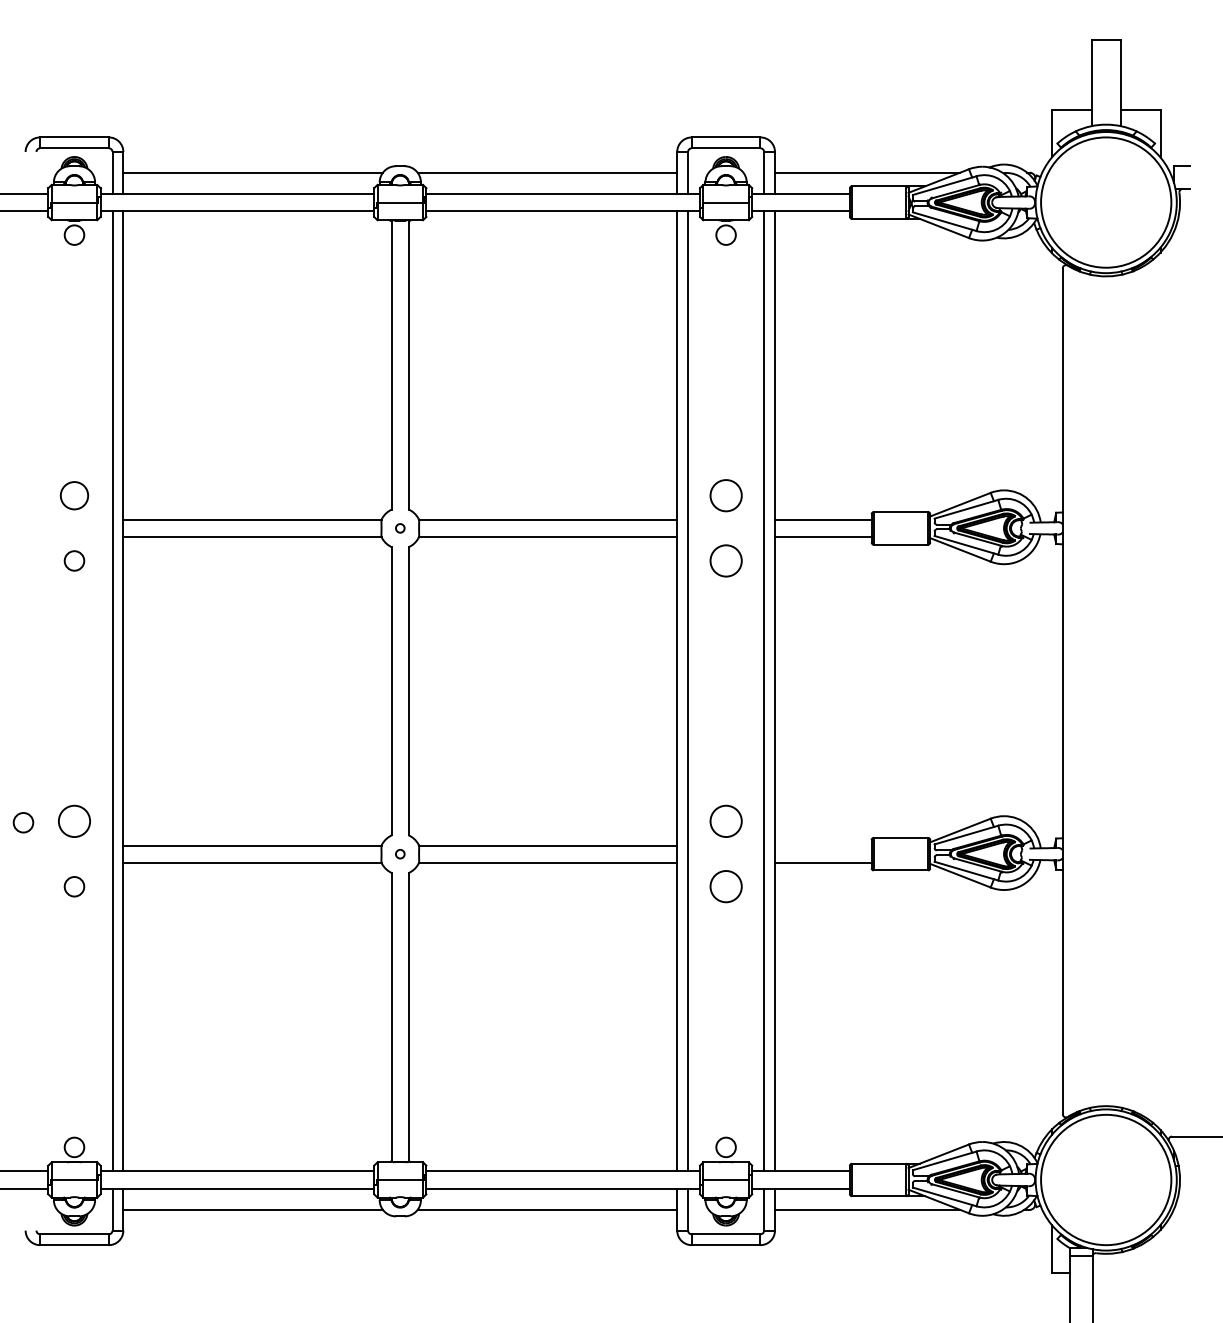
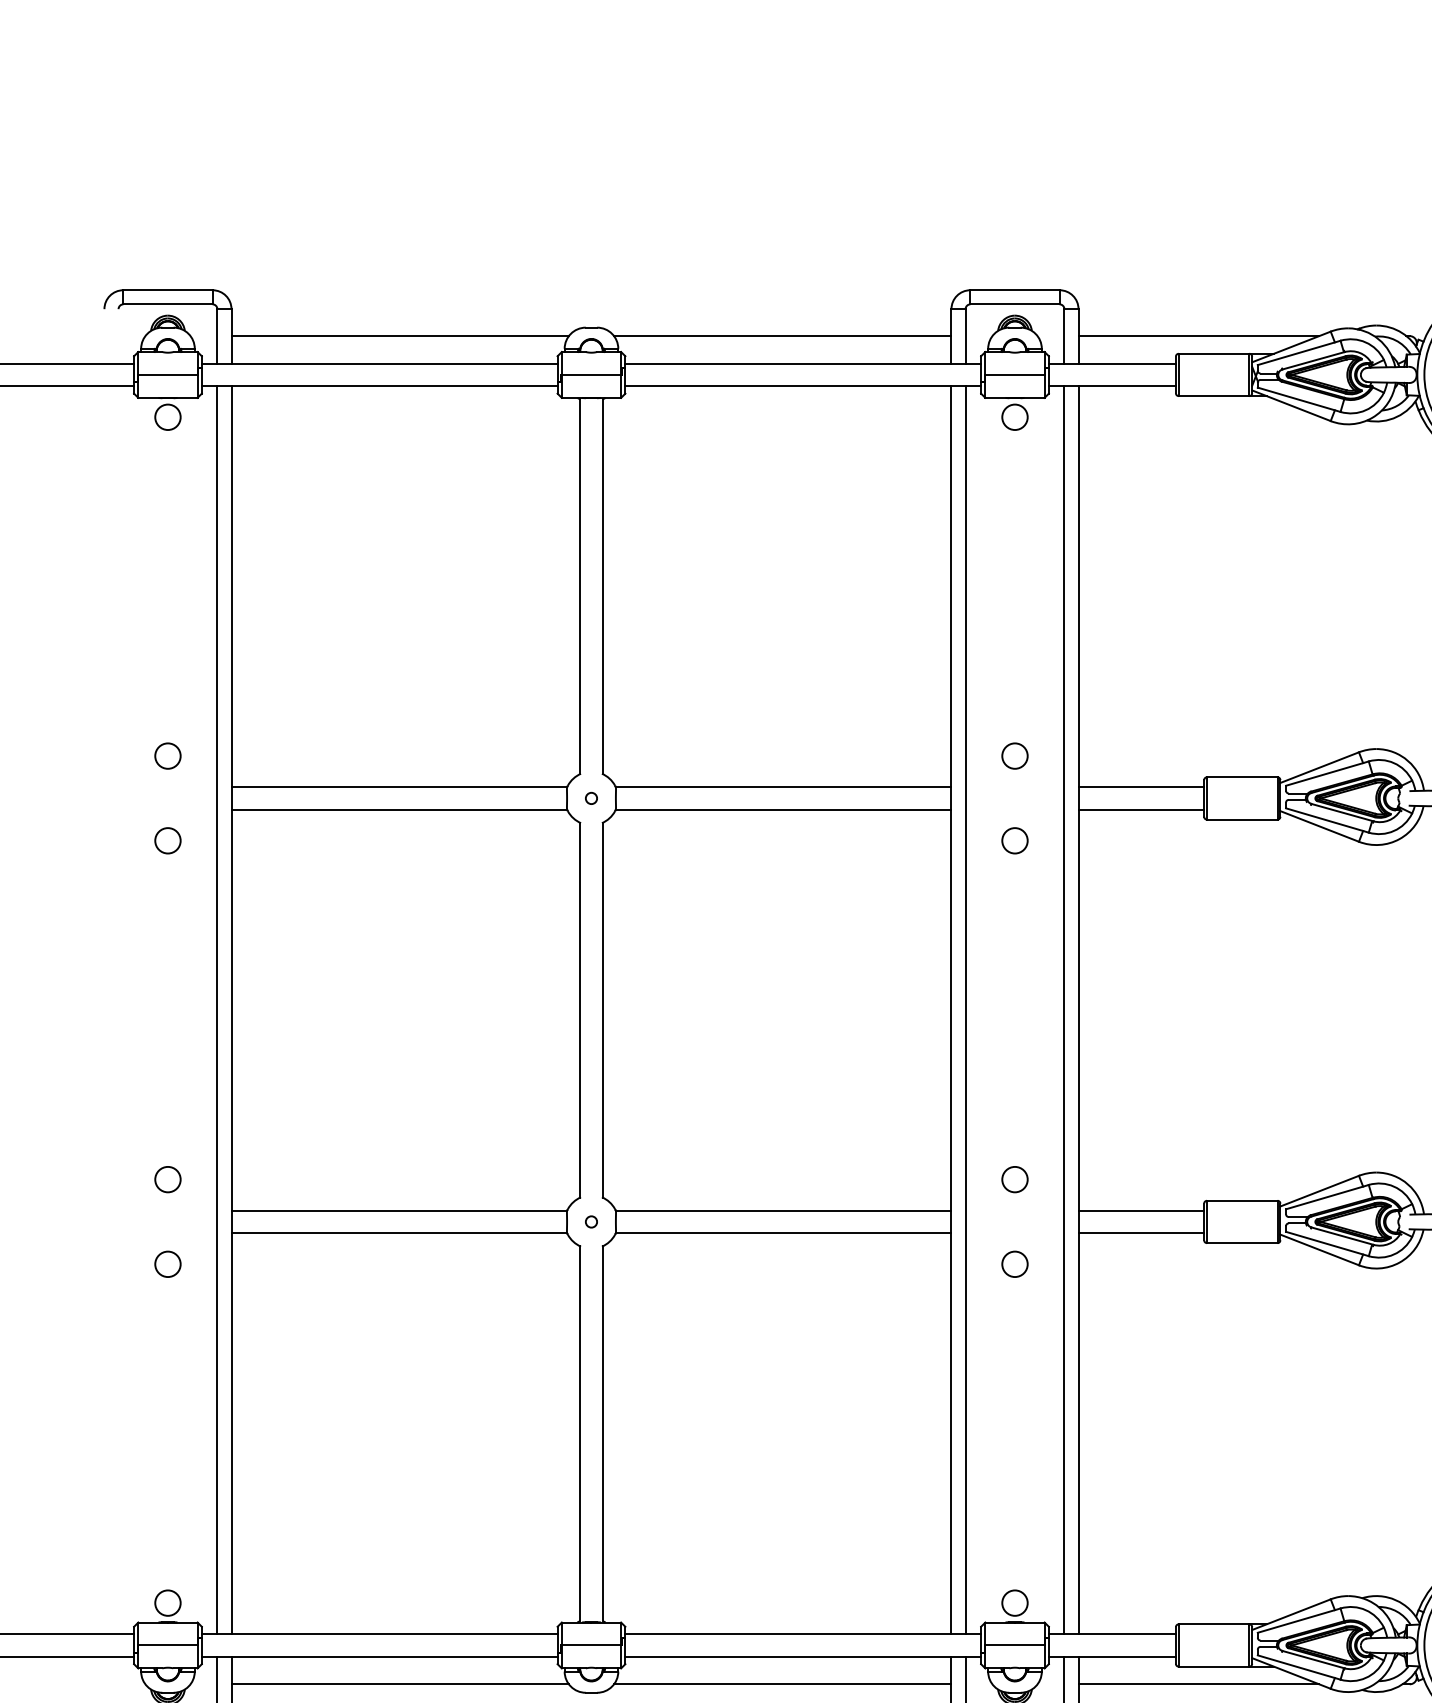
circle: (74, 495) -> (167, 755), size x0.71
circle: (725, 495) -> (1014, 755), size x0.62
circle: (725, 560) -> (1014, 840), size x0.62
circle: (74, 821) -> (167, 1179), size x0.62
circle: (725, 821) -> (1014, 1179), size x0.62
circle: (23, 822) -> (101, 1180), removed
line: (822, 845) -> (1140, 1210), added
circle: (725, 886) -> (1014, 1263), size x0.62

